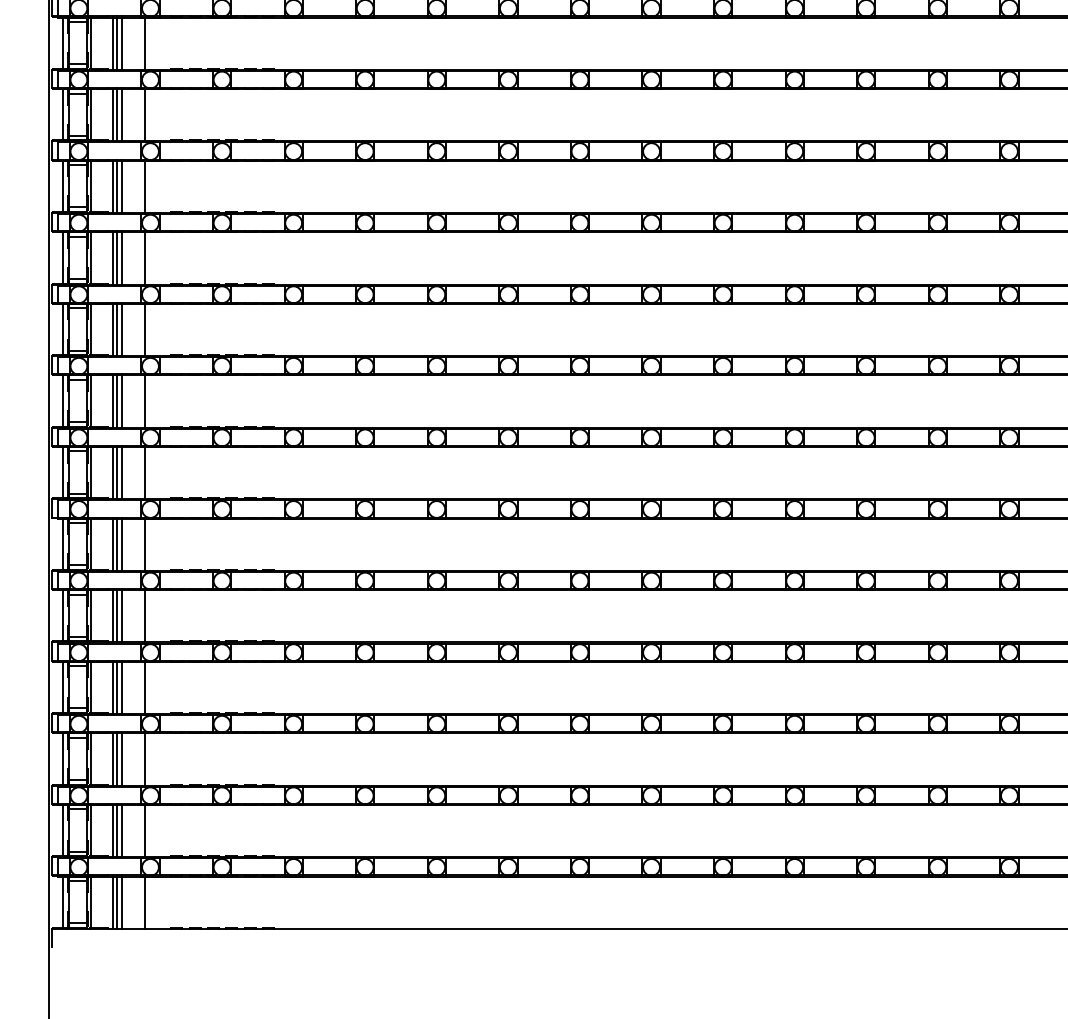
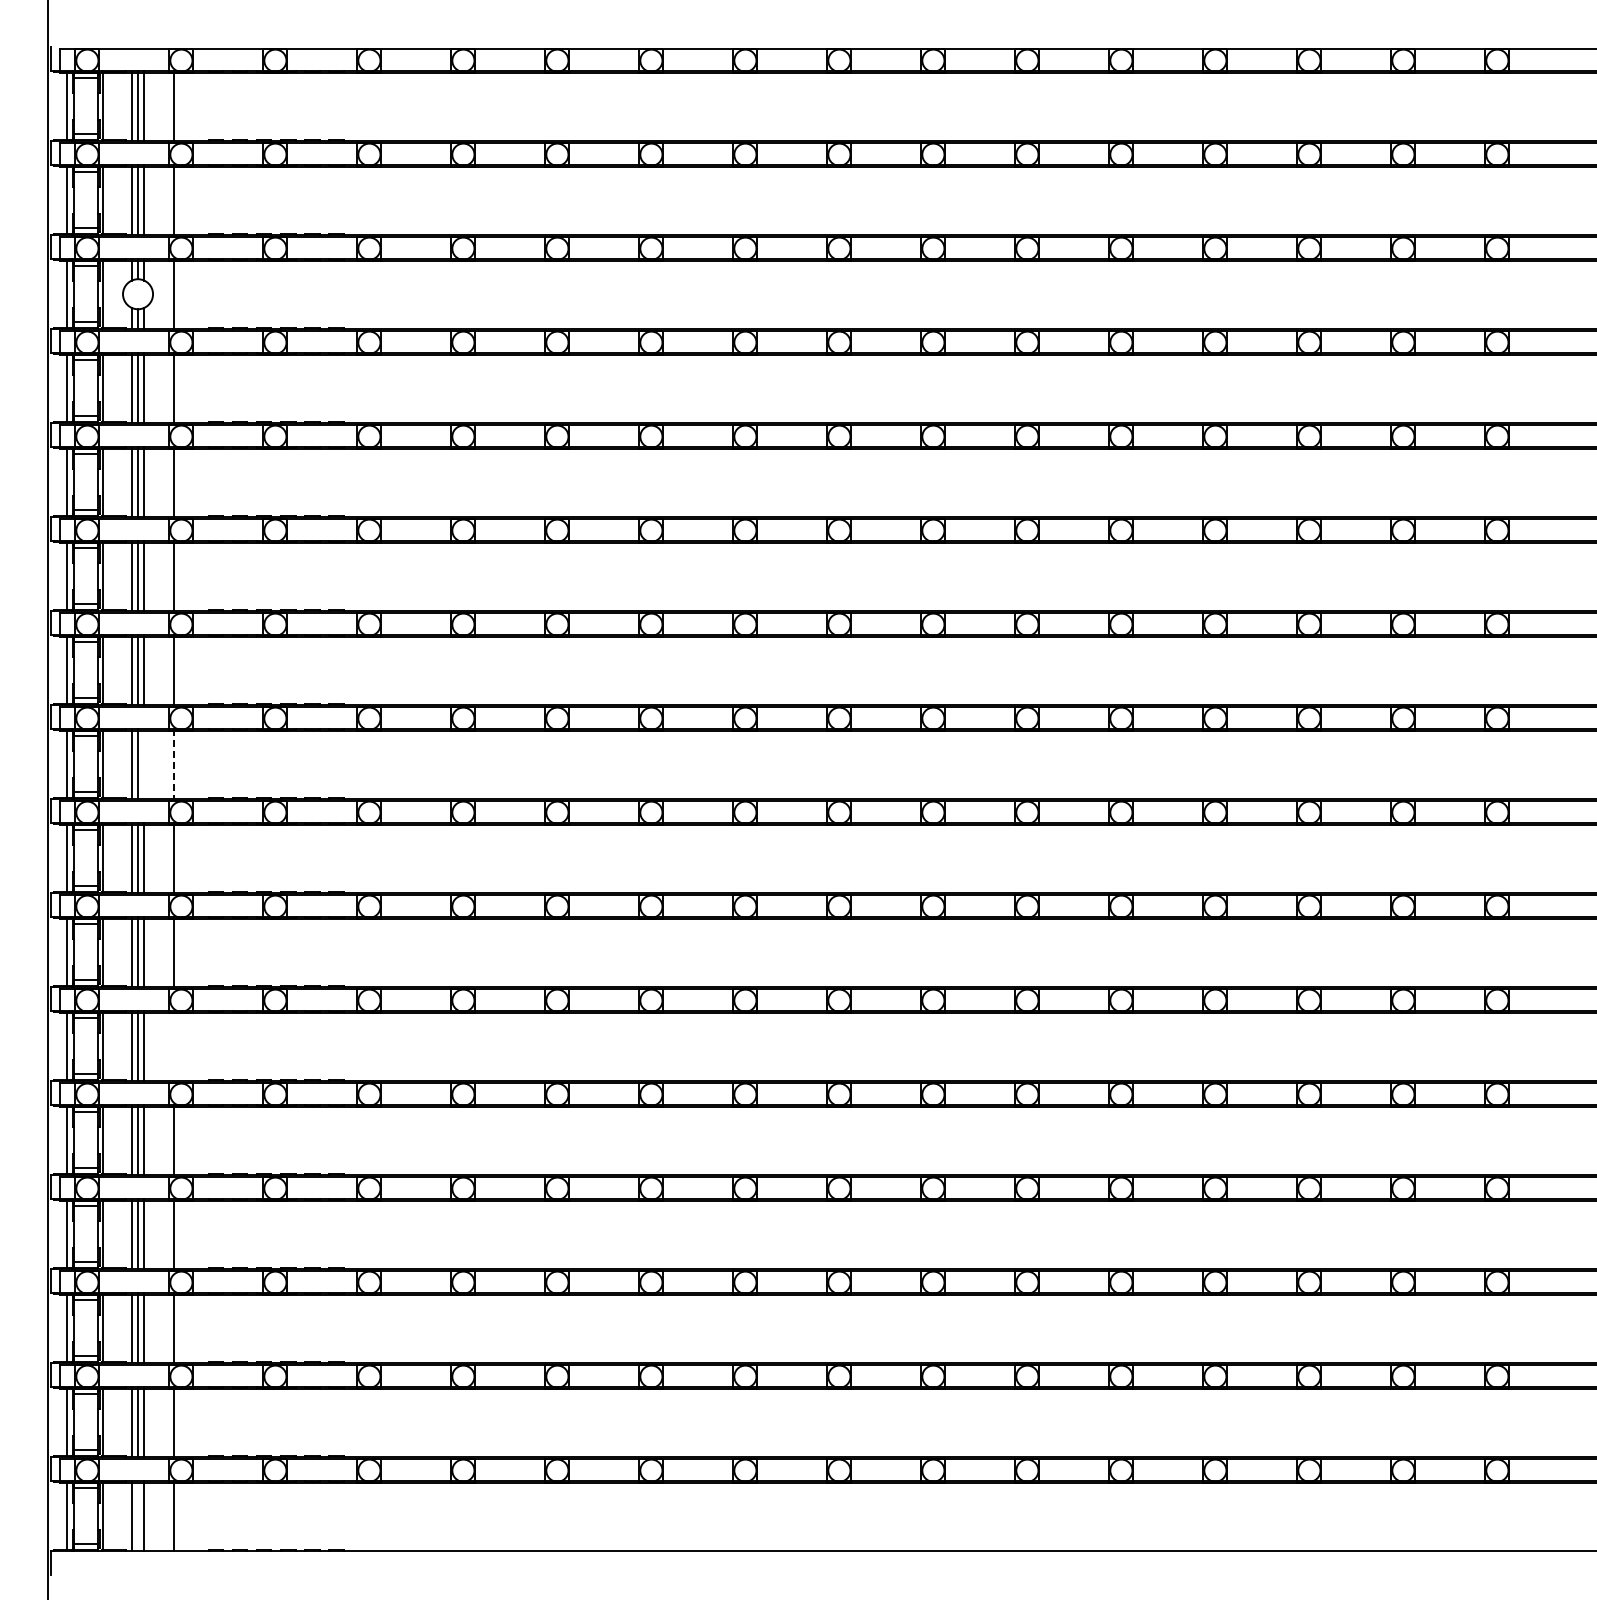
line: (122, 329) -> (144, 764), removed
line: (145, 329) -> (174, 764), solid -> dashed
line: (145, 544) -> (174, 1046), removed
line: (117, 902) -> (138, 1516), removed

